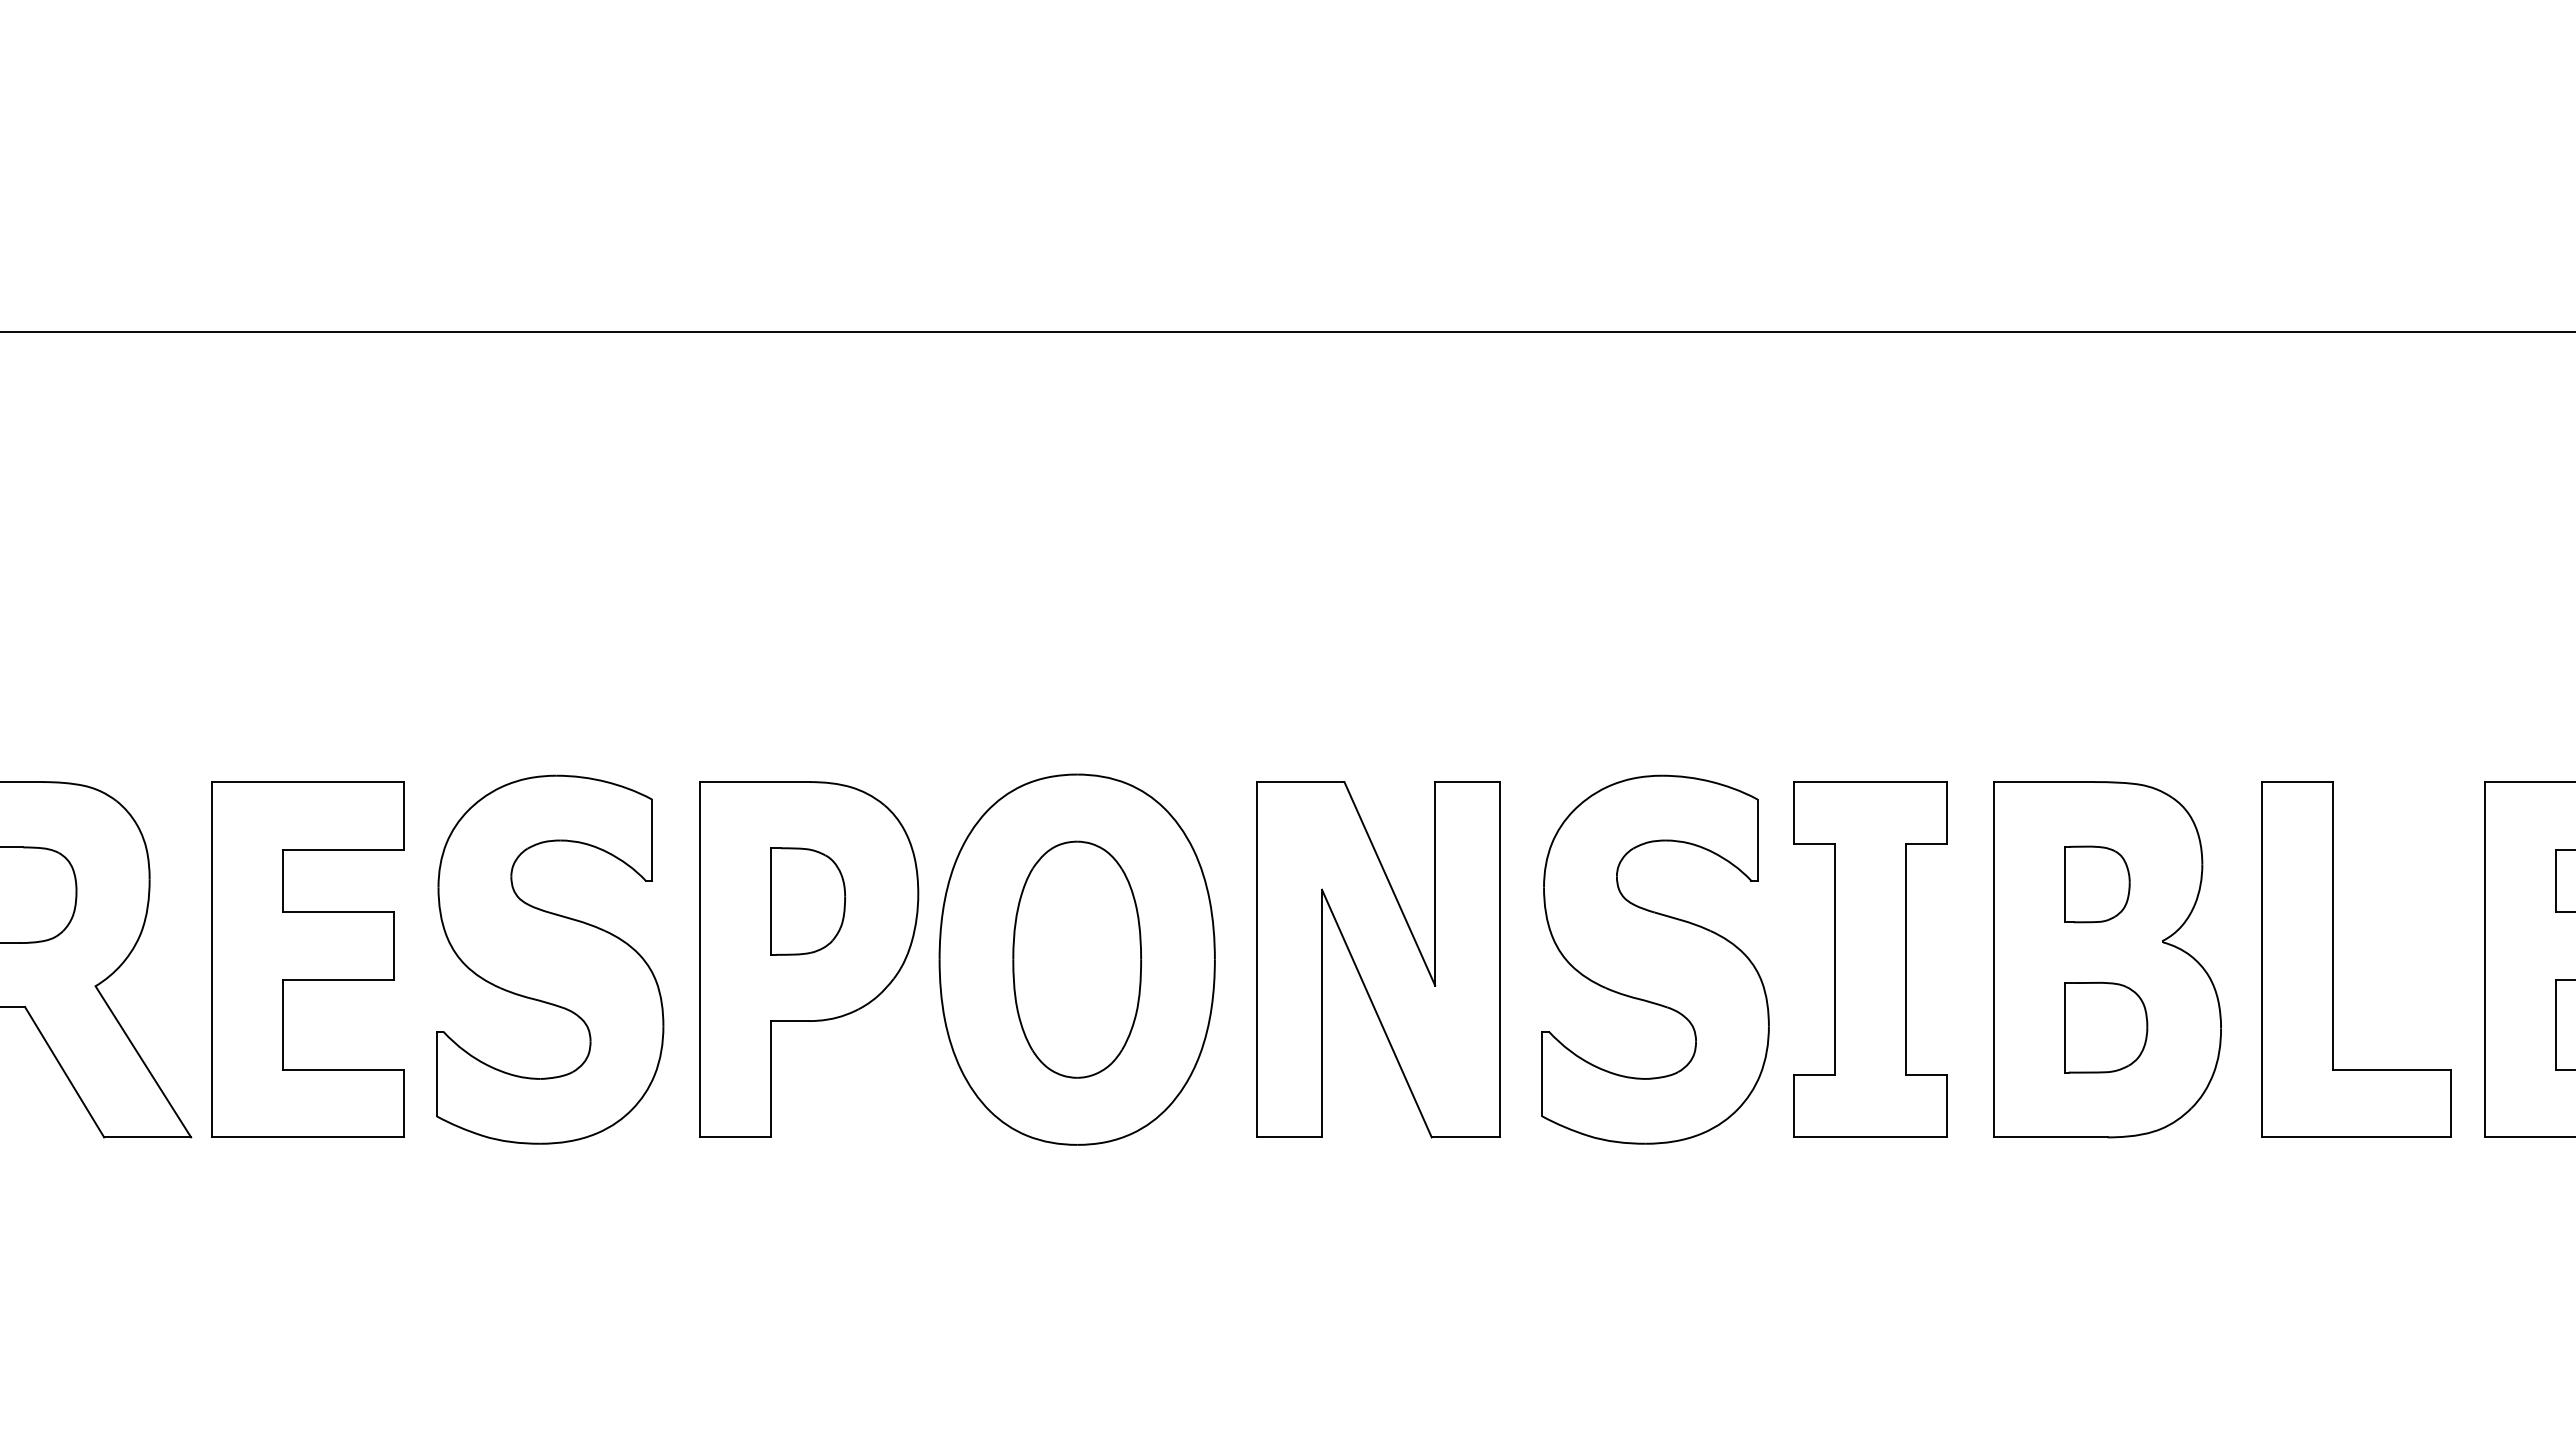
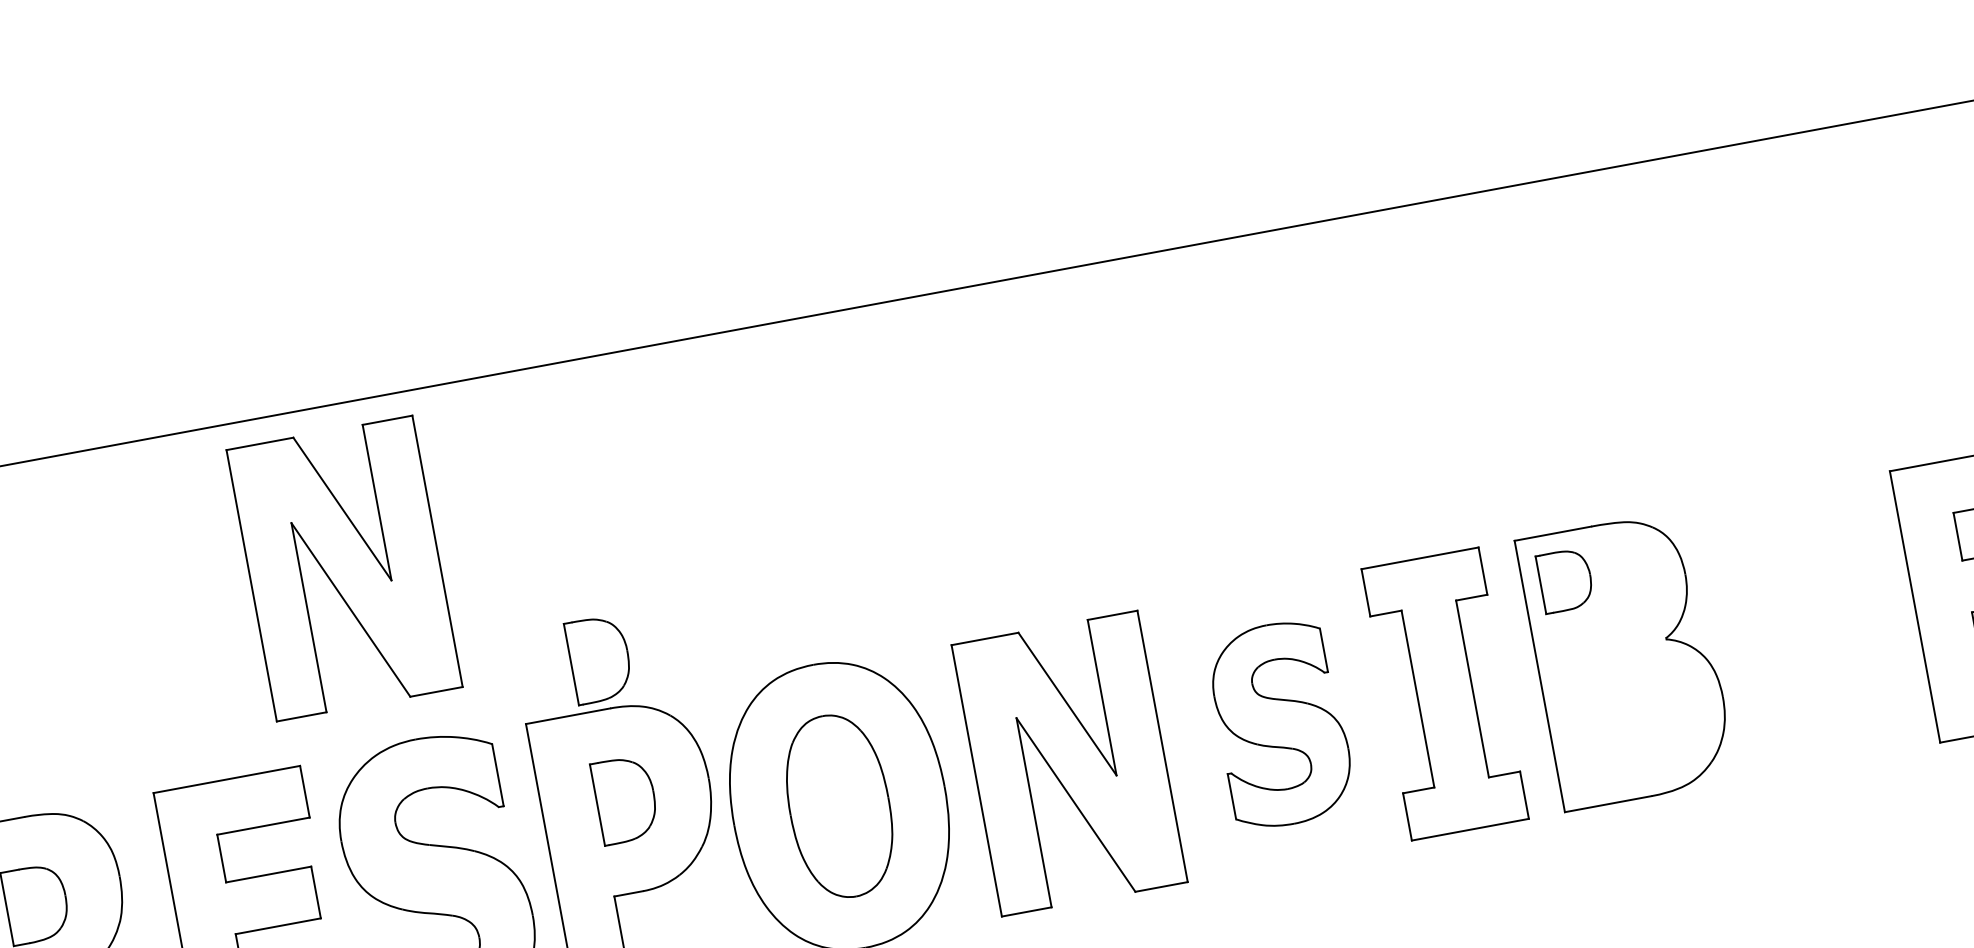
part: (506, 542) -> (344, 568), added
part: (807, 717) -> (599, 659), added
part: (2097, 884) -> (1565, 580), moved
part: (1655, 959) -> (1281, 724), size x0.7
part: (2333, 959) -> (1798, 628), removed
part: (2106, 1027) -> (1635, 712), removed

